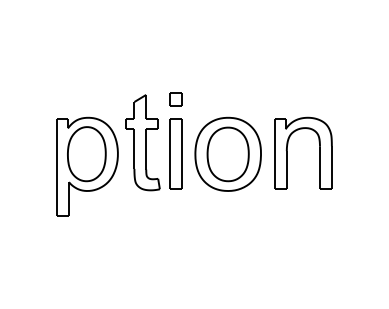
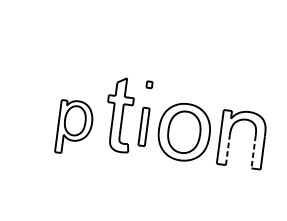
part: (175, 99) -> (149, 84), size x0.6
part: (175, 153) -> (143, 126), size x0.7
part: (87, 166) -> (74, 127), size x0.7
line: (319, 168) -> (253, 152), solid -> dashed
line: (286, 169) -> (227, 149), solid -> dashed

